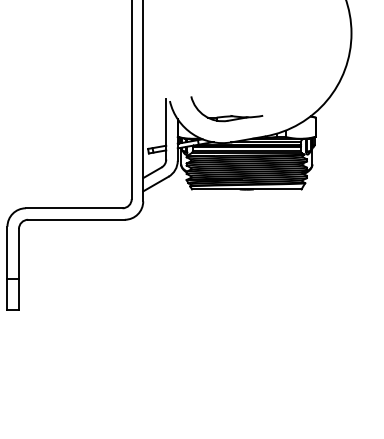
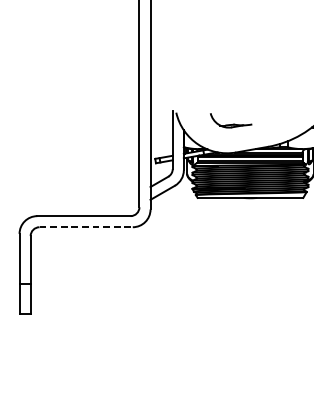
part: (226, 109) -> (230, 120), size x0.6
line: (77, 219) -> (87, 226), solid -> dashed

